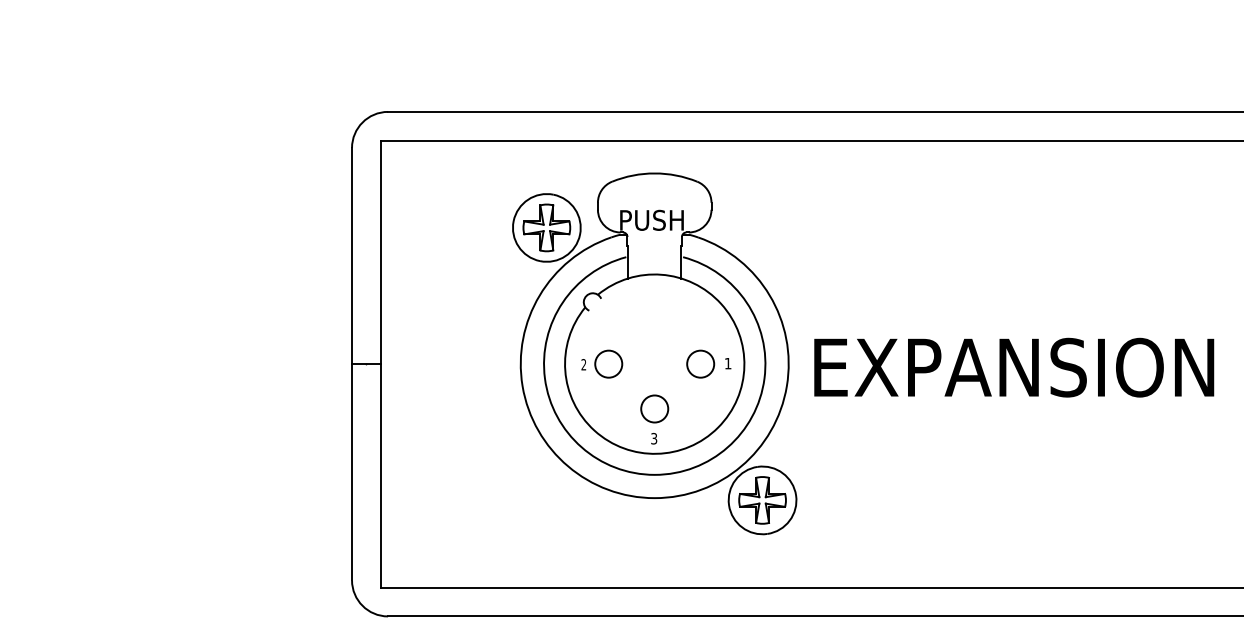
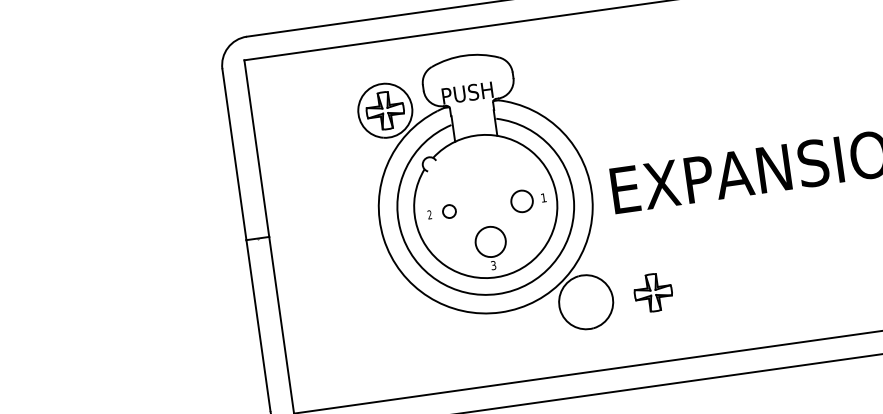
circle: (608, 363) -> (449, 211), size x0.6
circle: (654, 408) -> (490, 241), size x1.4
part: (762, 500) -> (653, 292), moved

